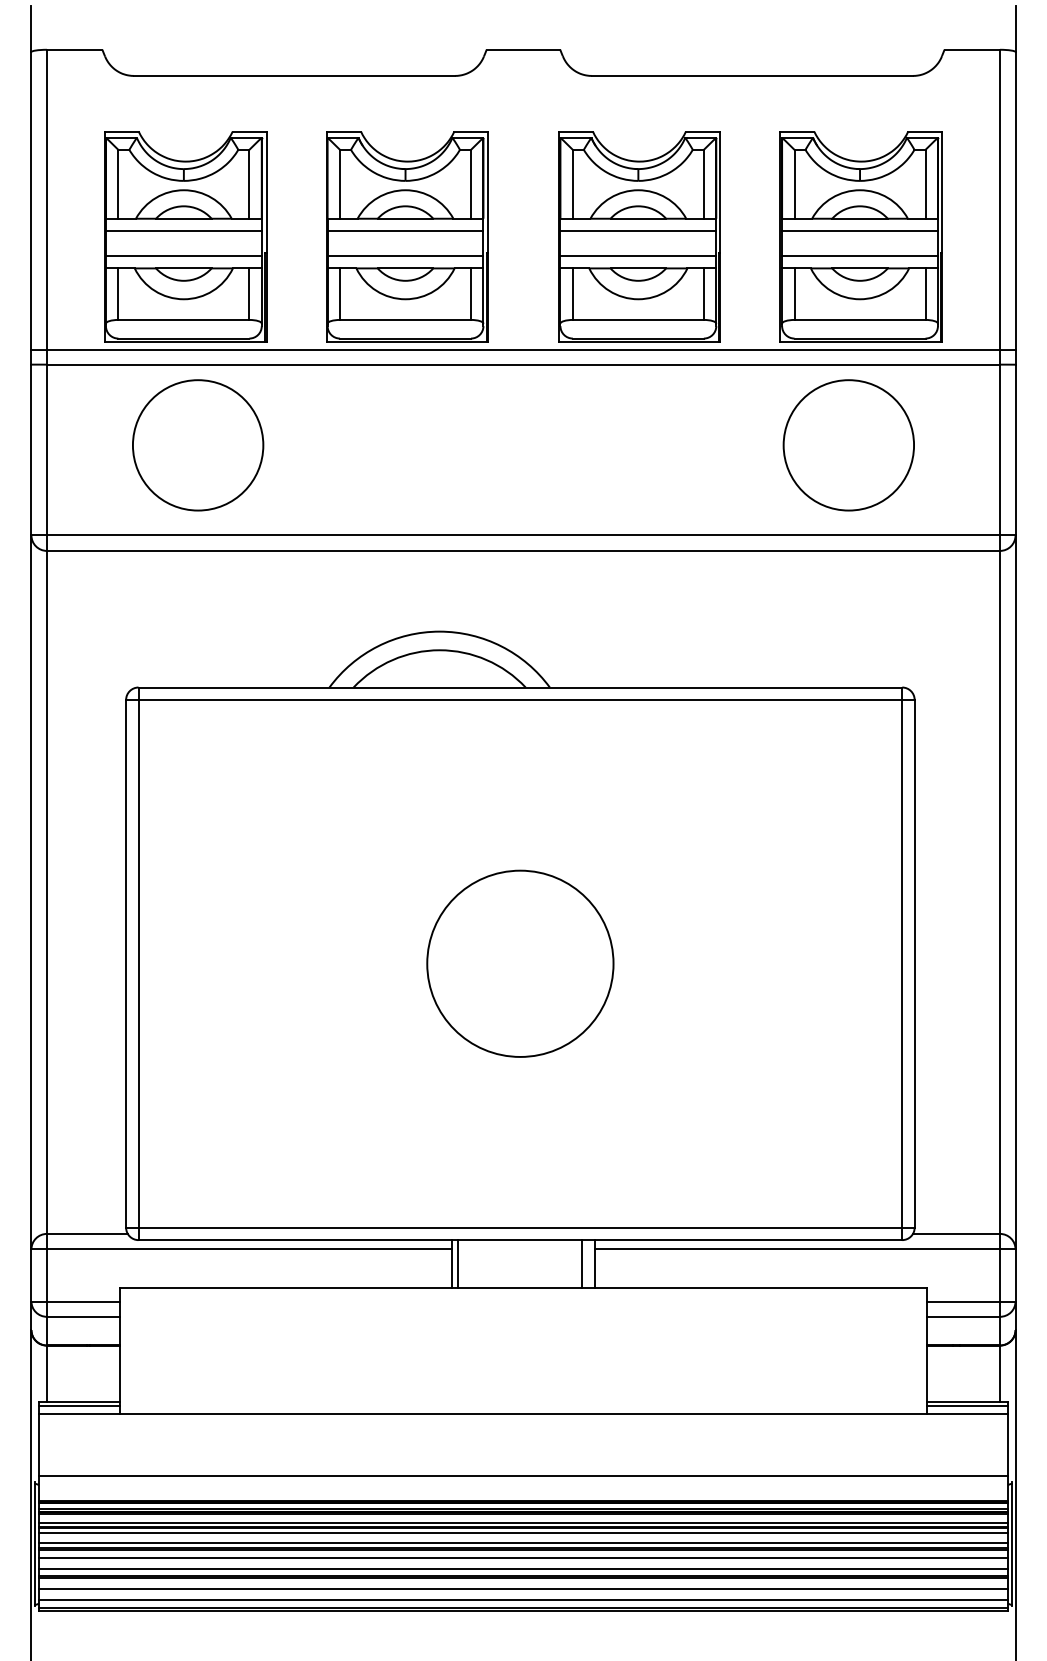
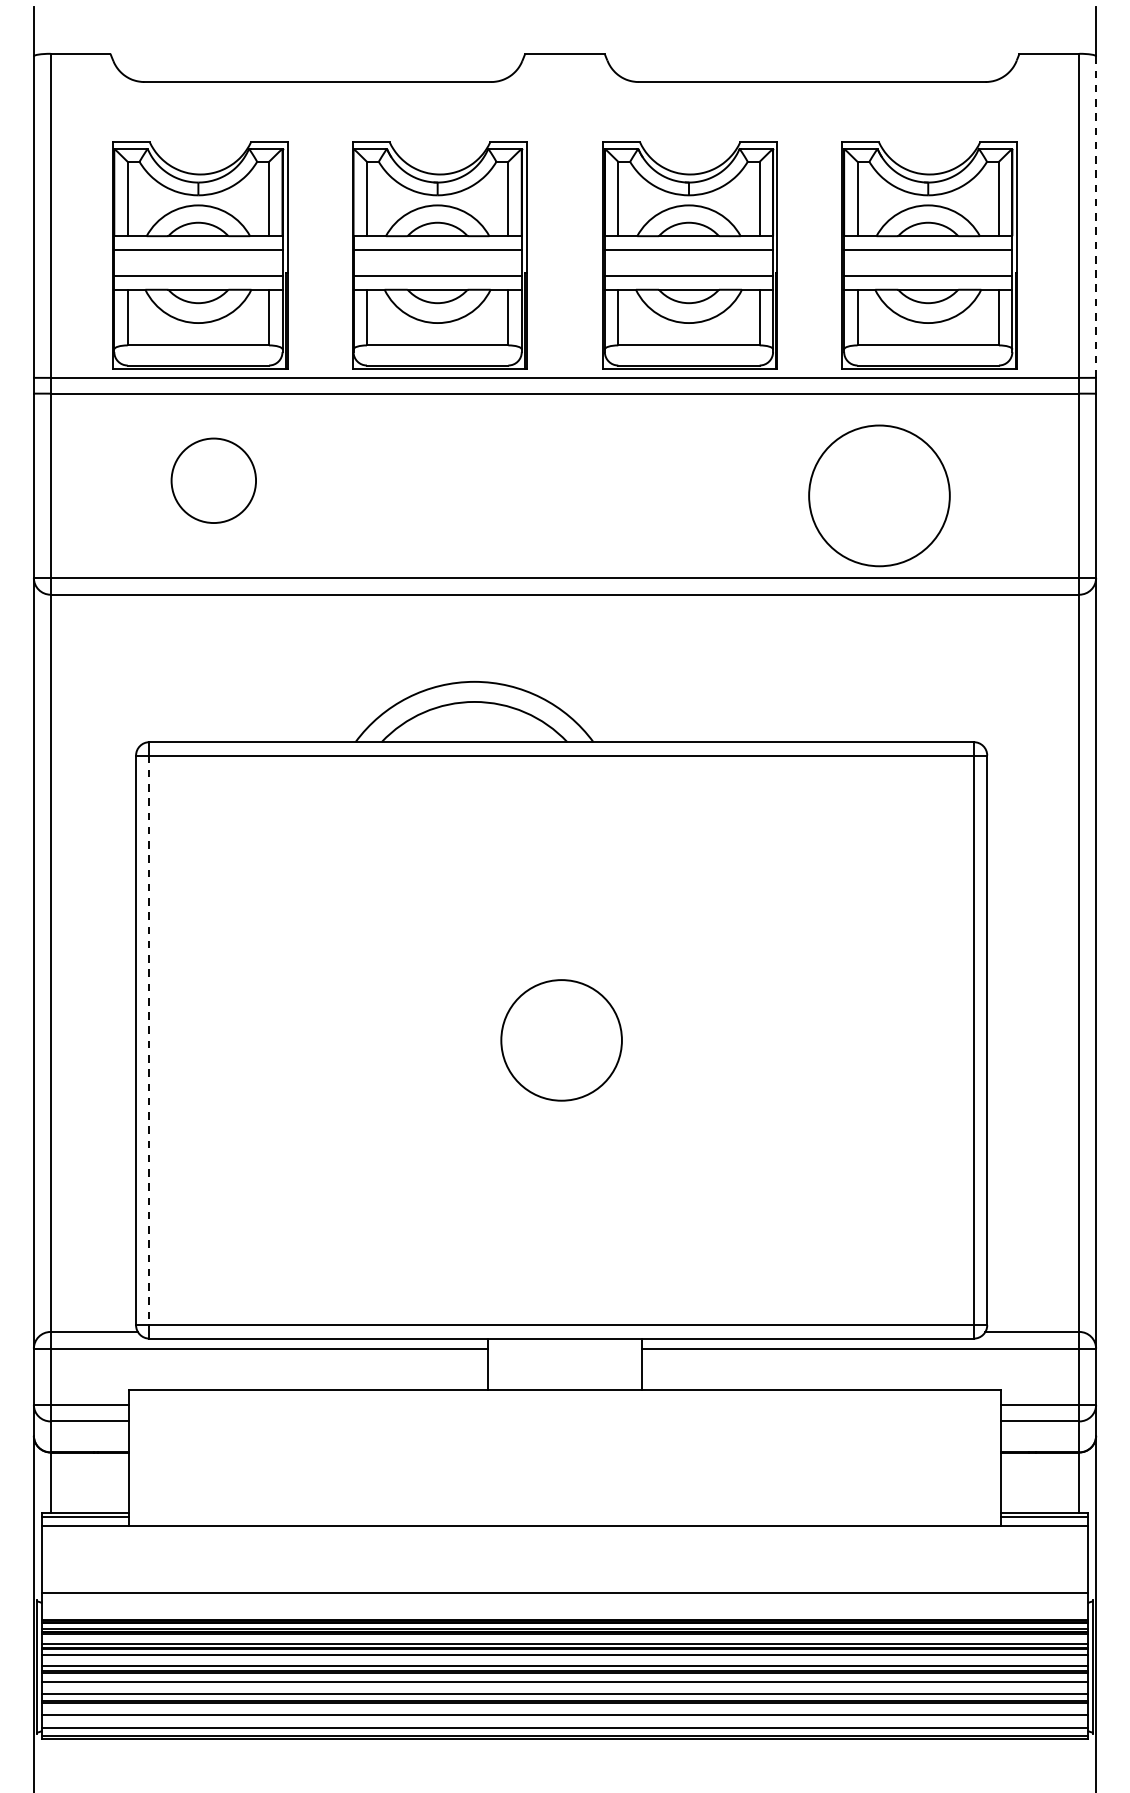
line: (1015, 201) -> (1096, 217), solid -> dashed
circle: (197, 445) -> (213, 480), size x0.6
circle: (848, 445) -> (879, 496), moved
line: (138, 963) -> (149, 1040), solid -> dashed
circle: (520, 963) -> (561, 1040), size x0.6
line: (458, 1263) -> (494, 1363), removed
line: (582, 1263) -> (628, 1363), removed

